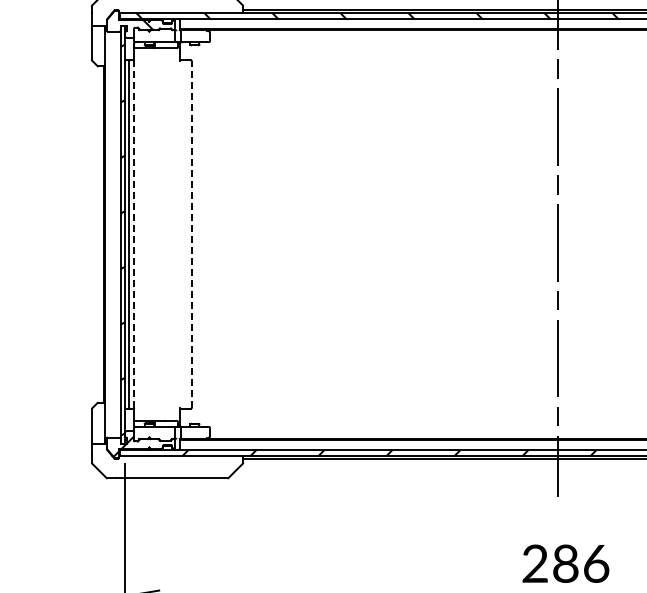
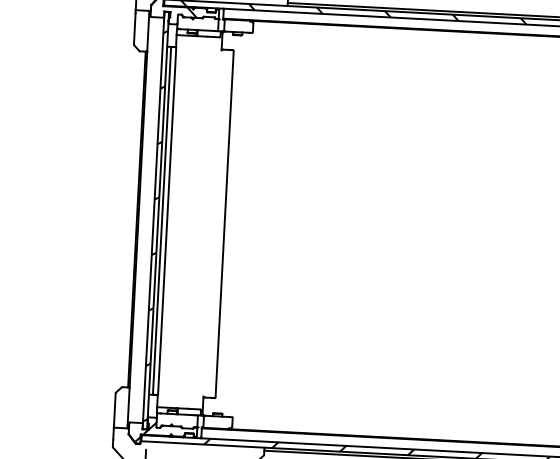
line: (134, 234) -> (167, 221), dashed -> solid
line: (191, 234) -> (224, 224), dashed -> solid

